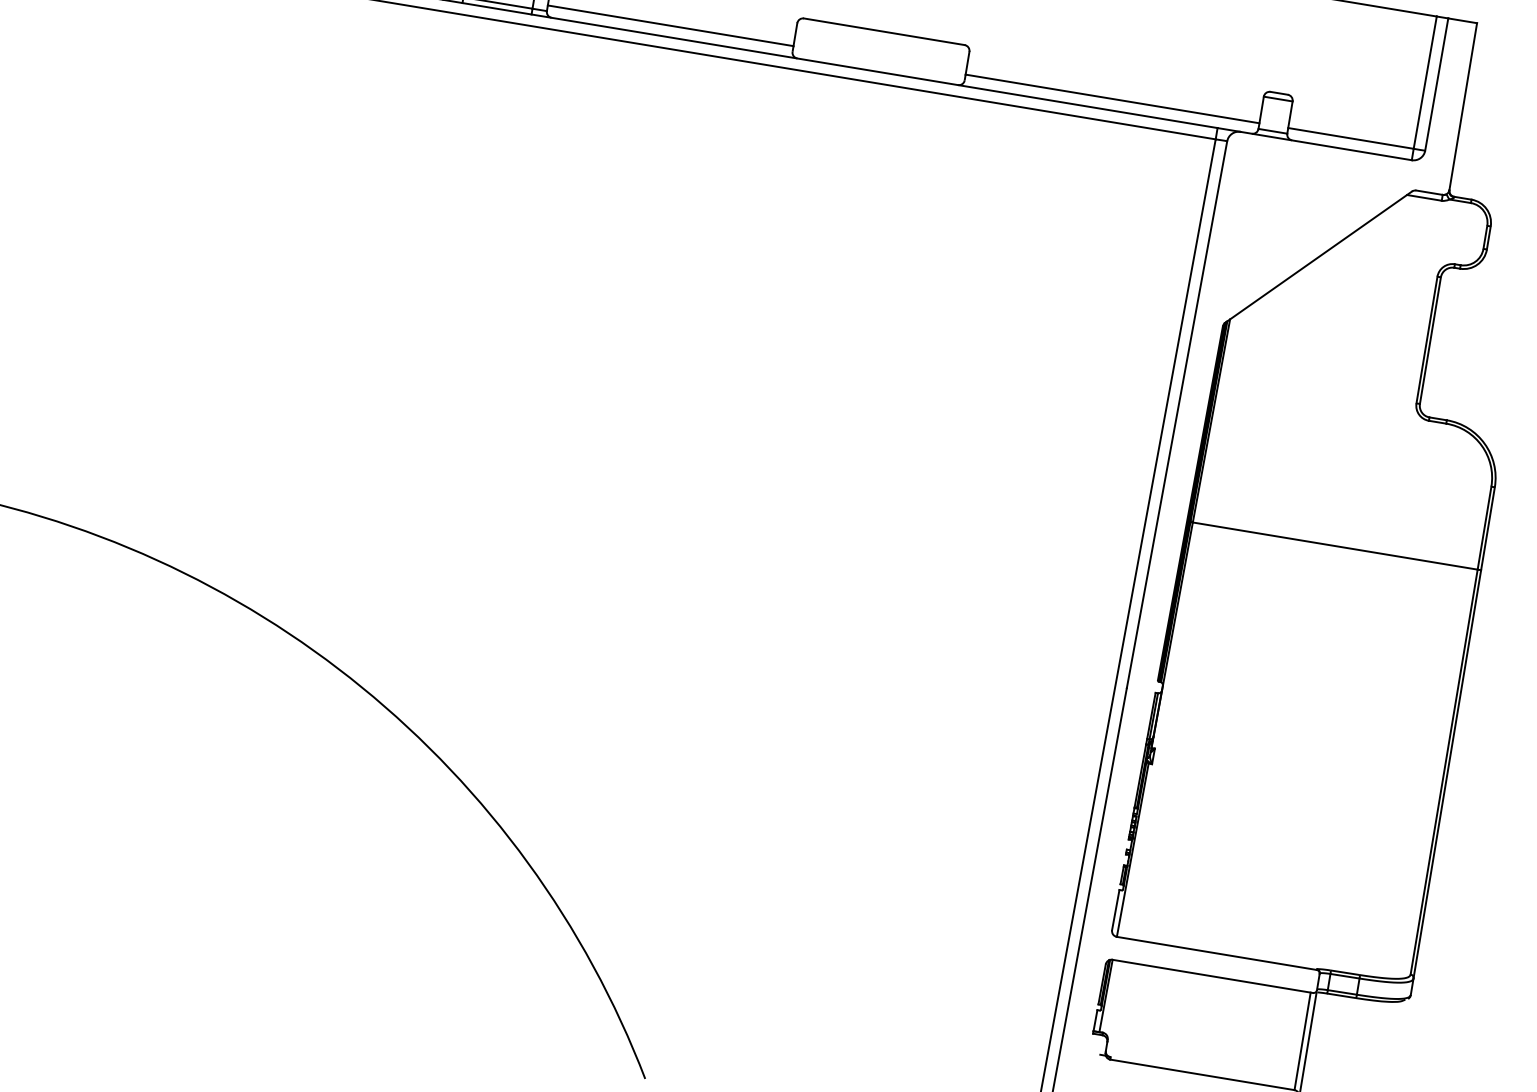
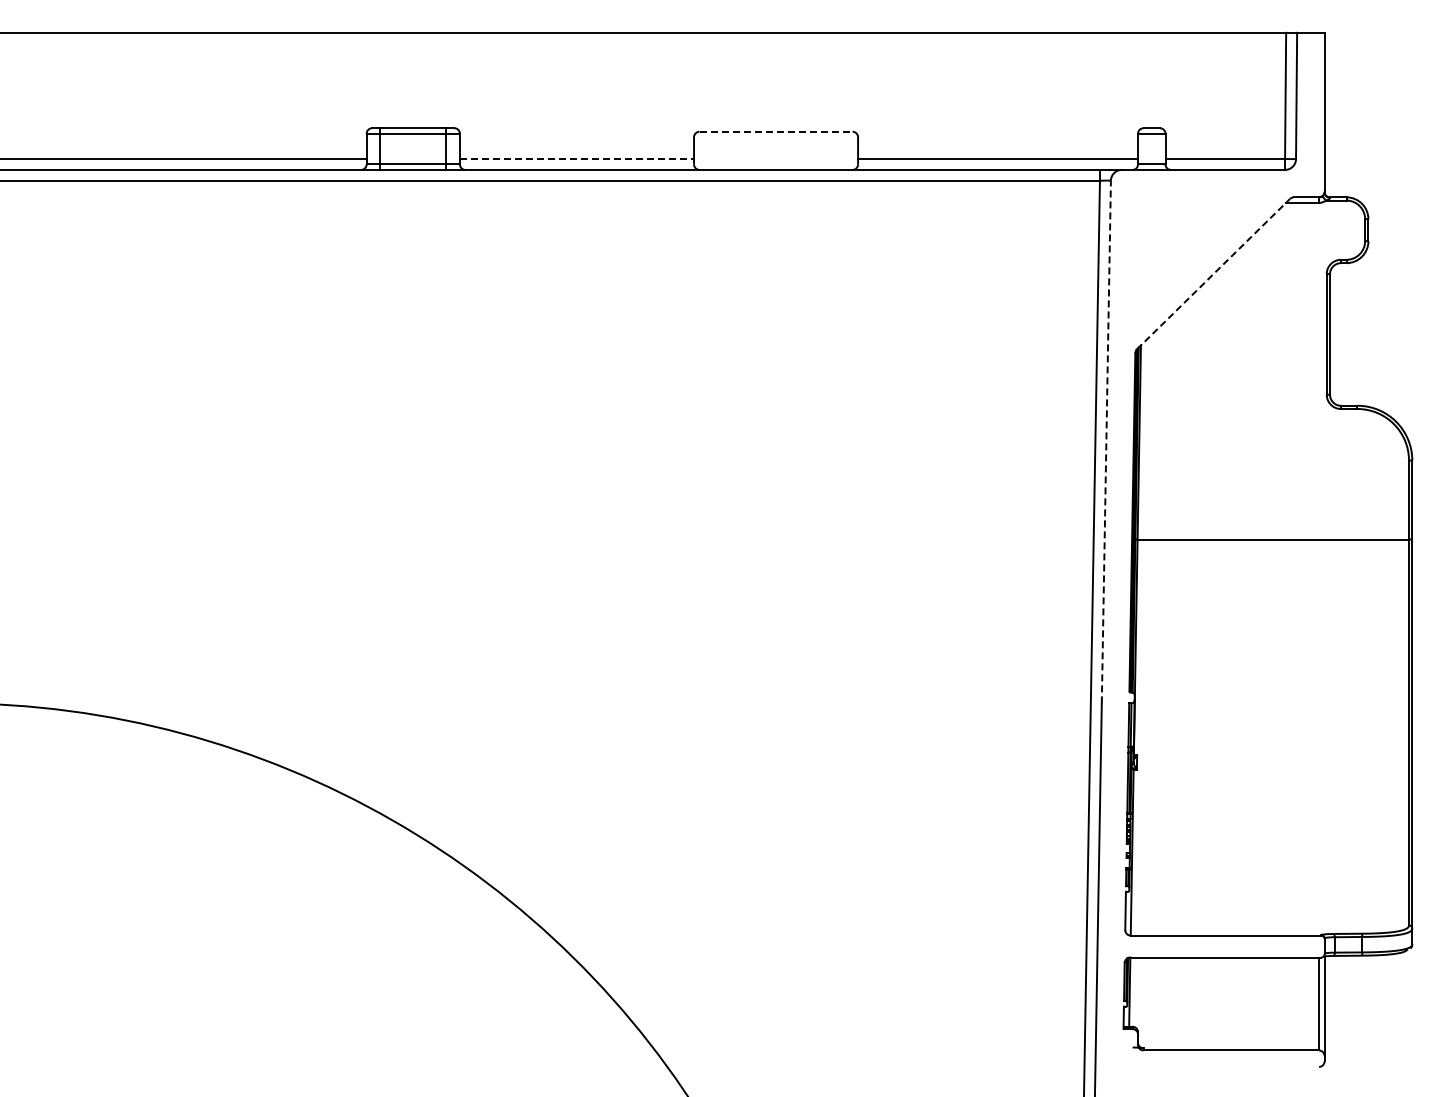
line: (671, 26) -> (577, 159), solid -> dashed
line: (884, 31) -> (776, 131), solid -> dashed
line: (1318, 256) -> (1213, 273), solid -> dashed
line: (1177, 414) -> (1106, 441), solid -> dashed

